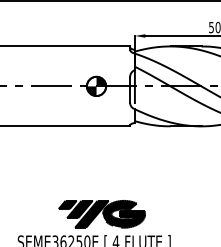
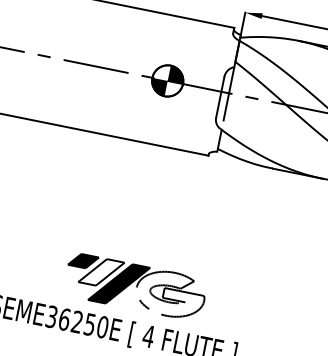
fill: (79, 209) -> (100, 272), removed
fill: (123, 213) -> (169, 292), removed

